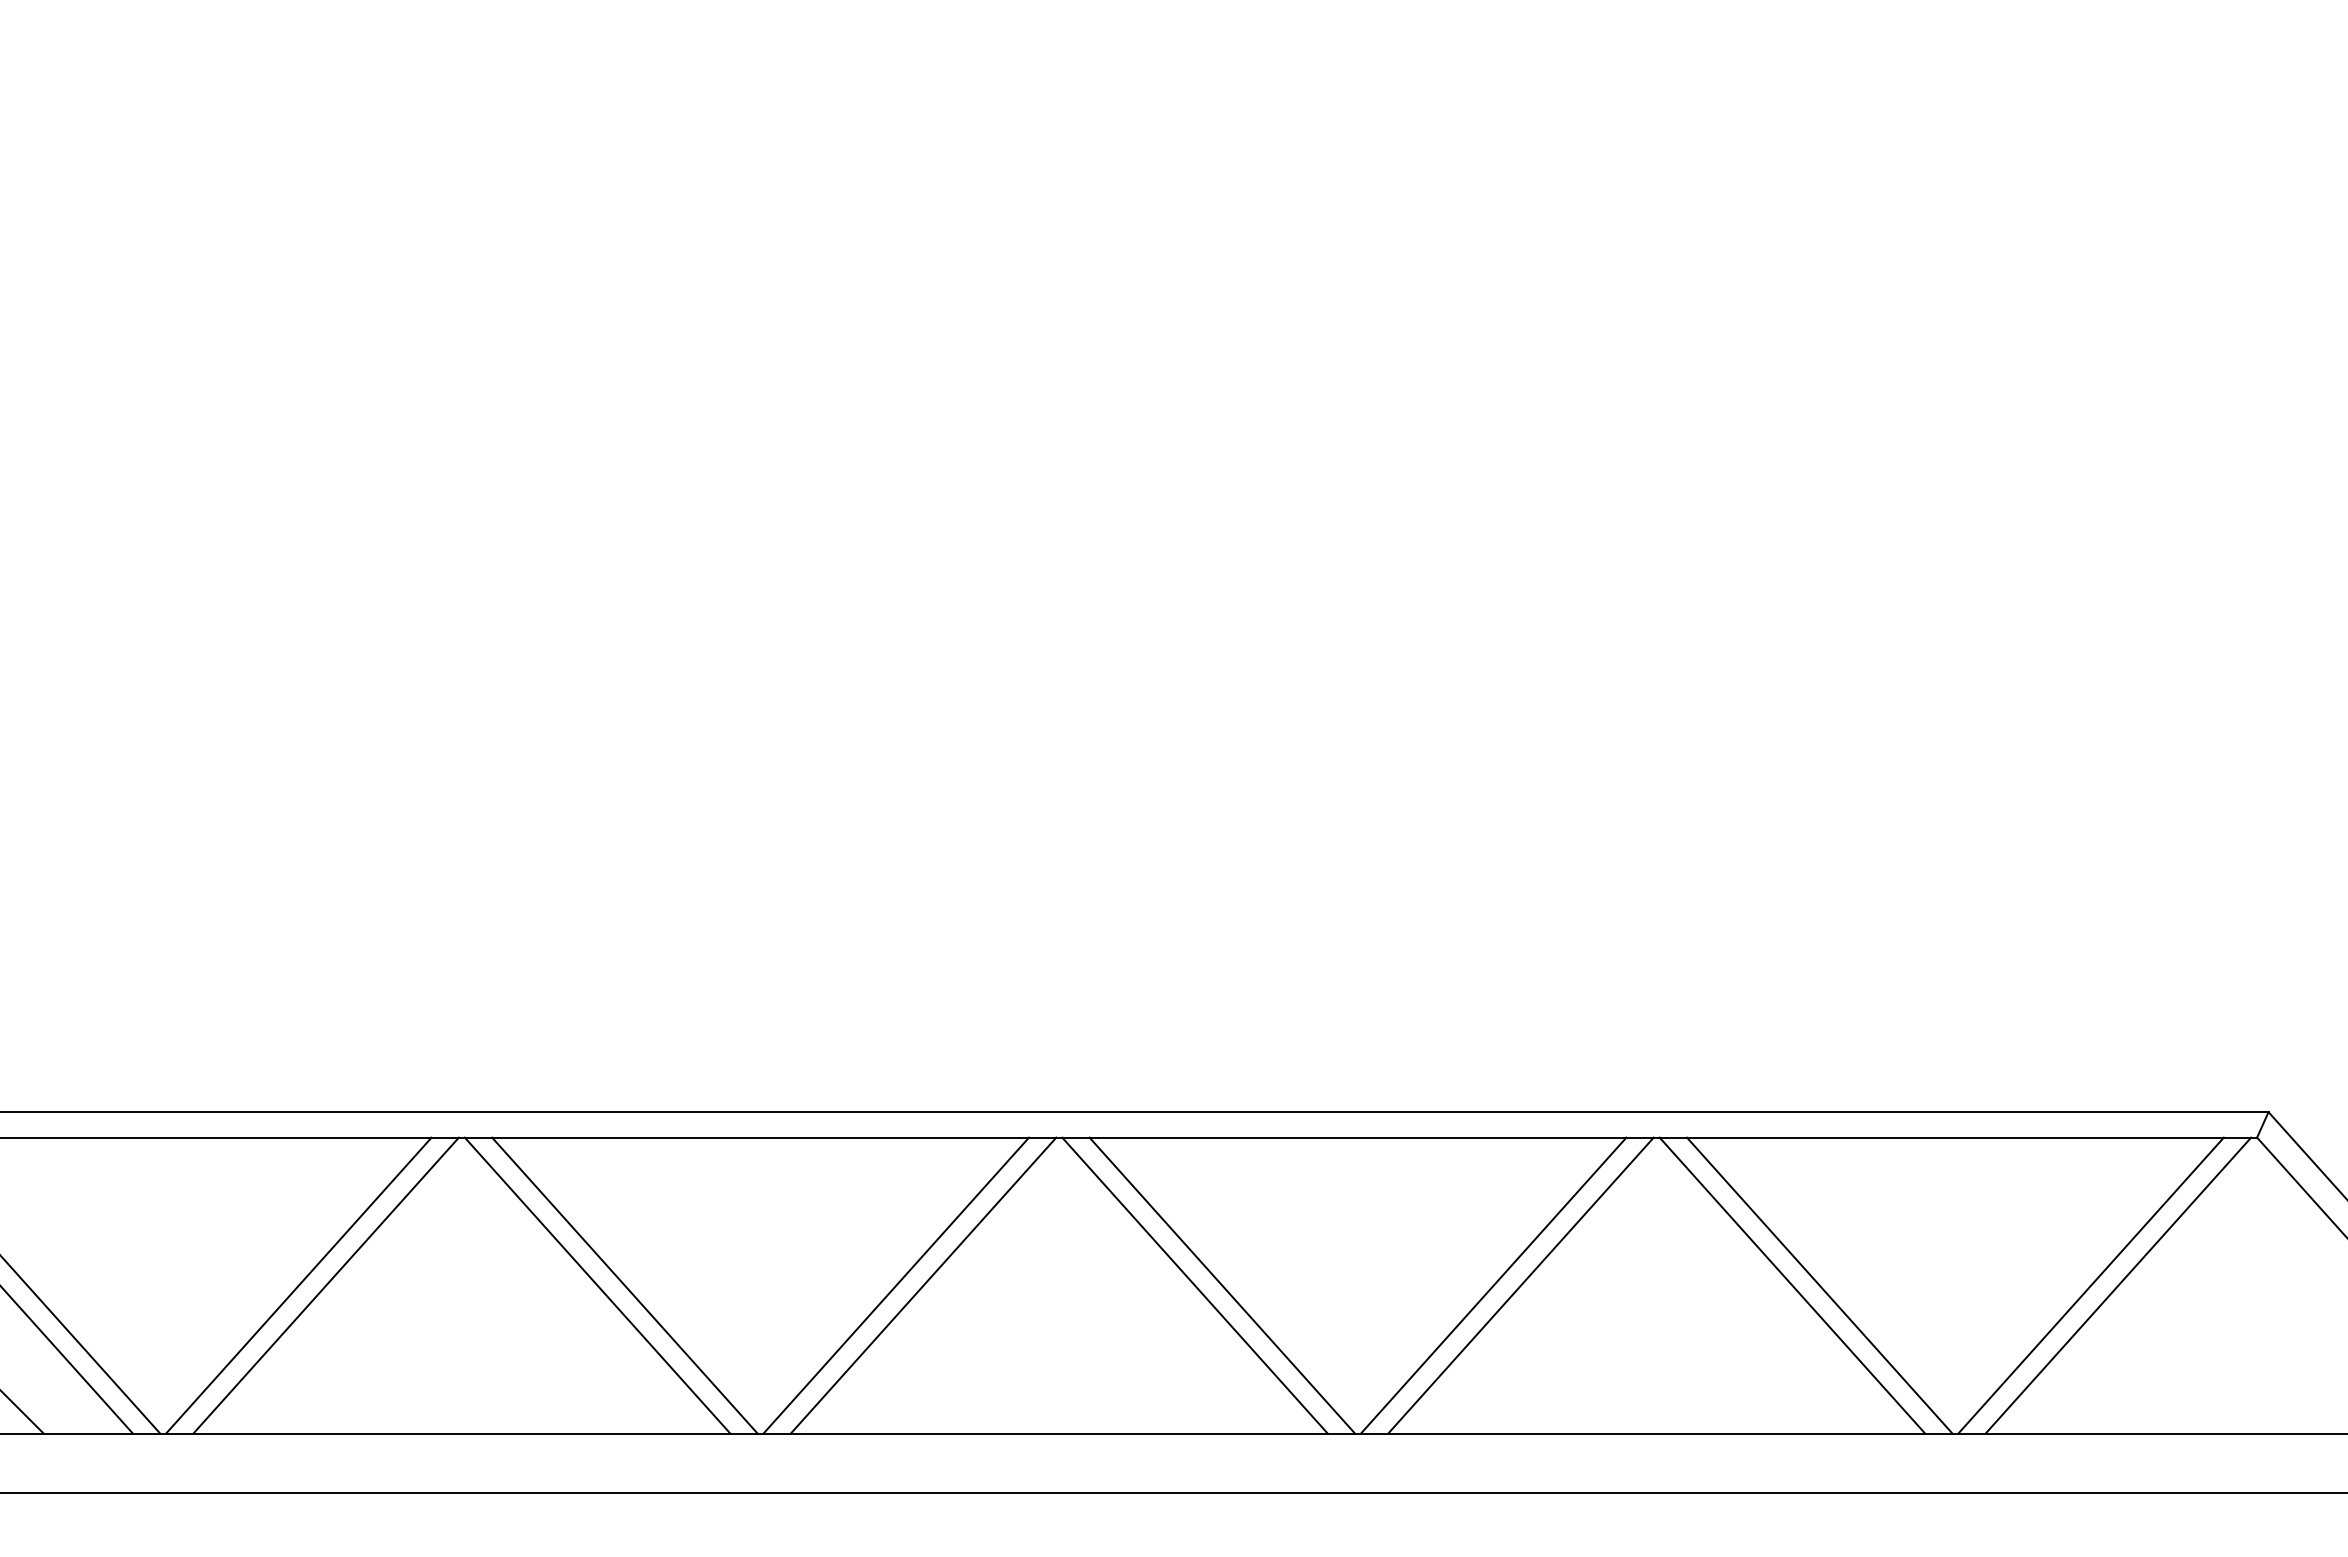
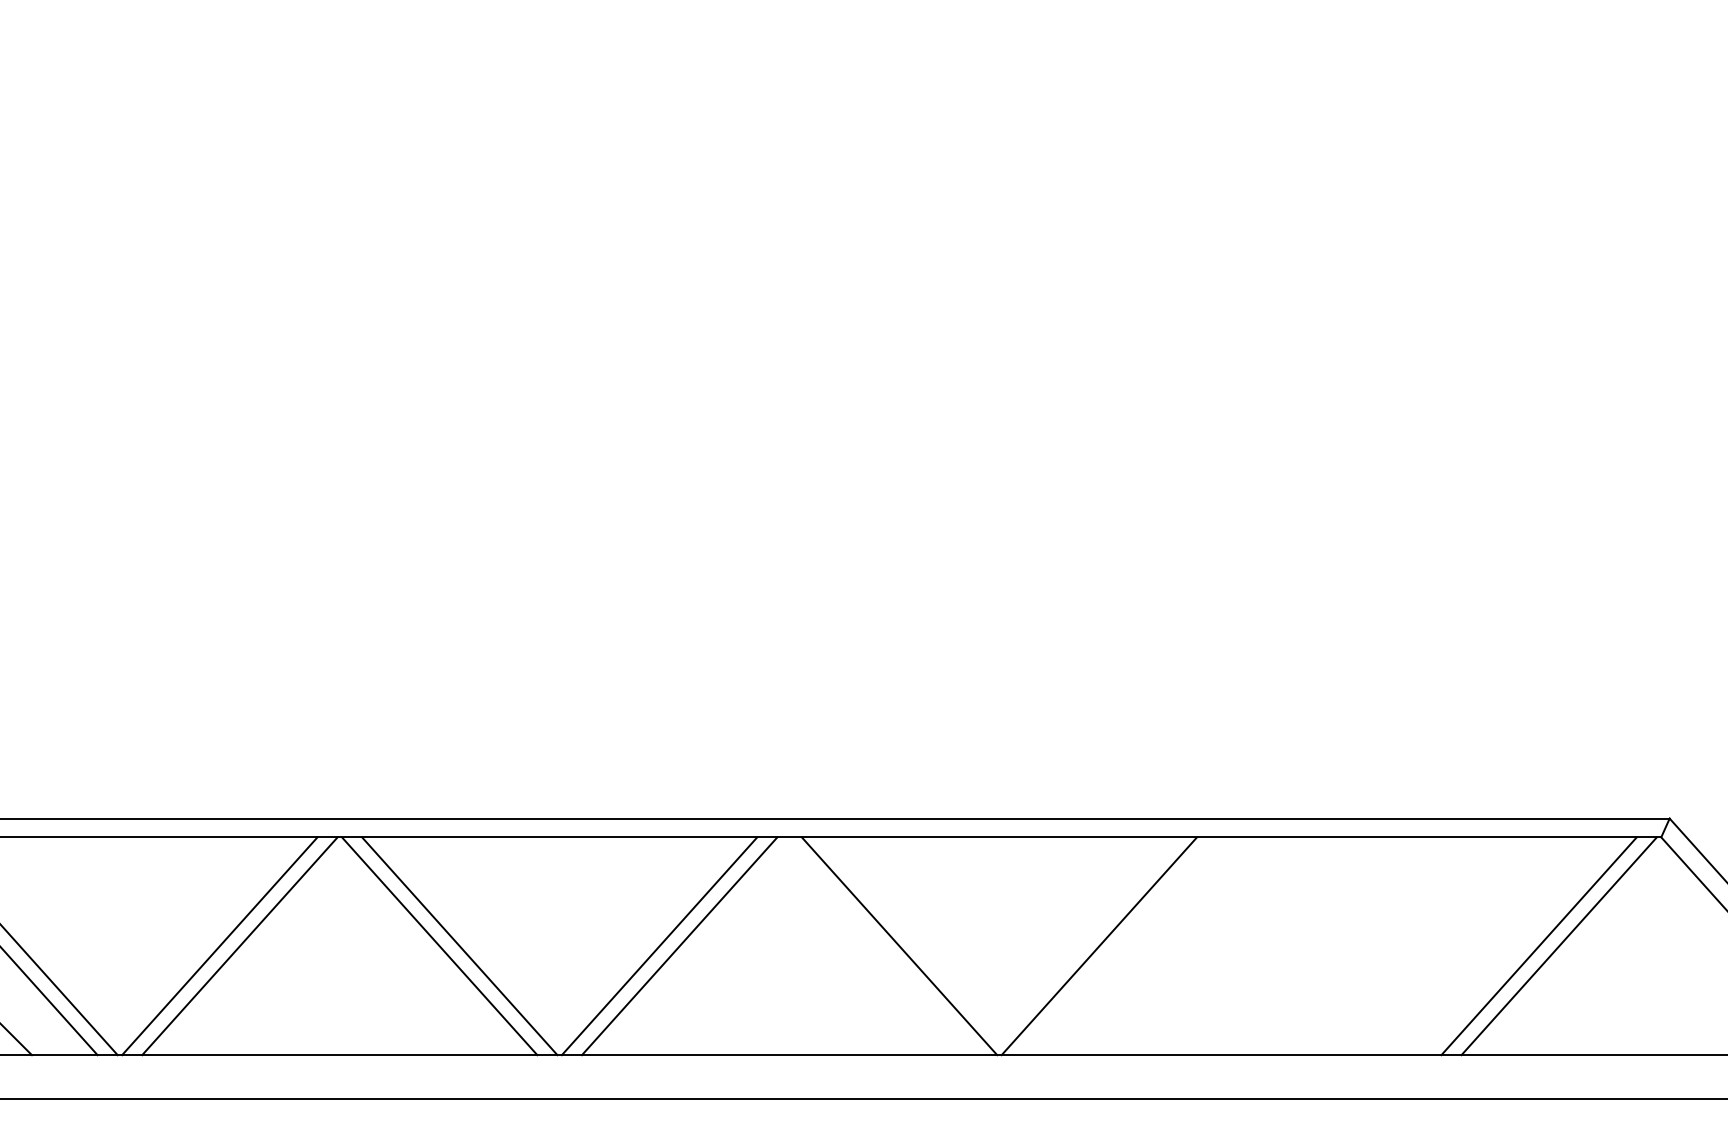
line: (1194, 1285) -> (879, 946), removed
line: (1520, 1285) -> (1119, 946), removed
line: (1792, 1285) -> (1319, 946), removed
line: (1819, 1285) -> (1339, 946), removed

